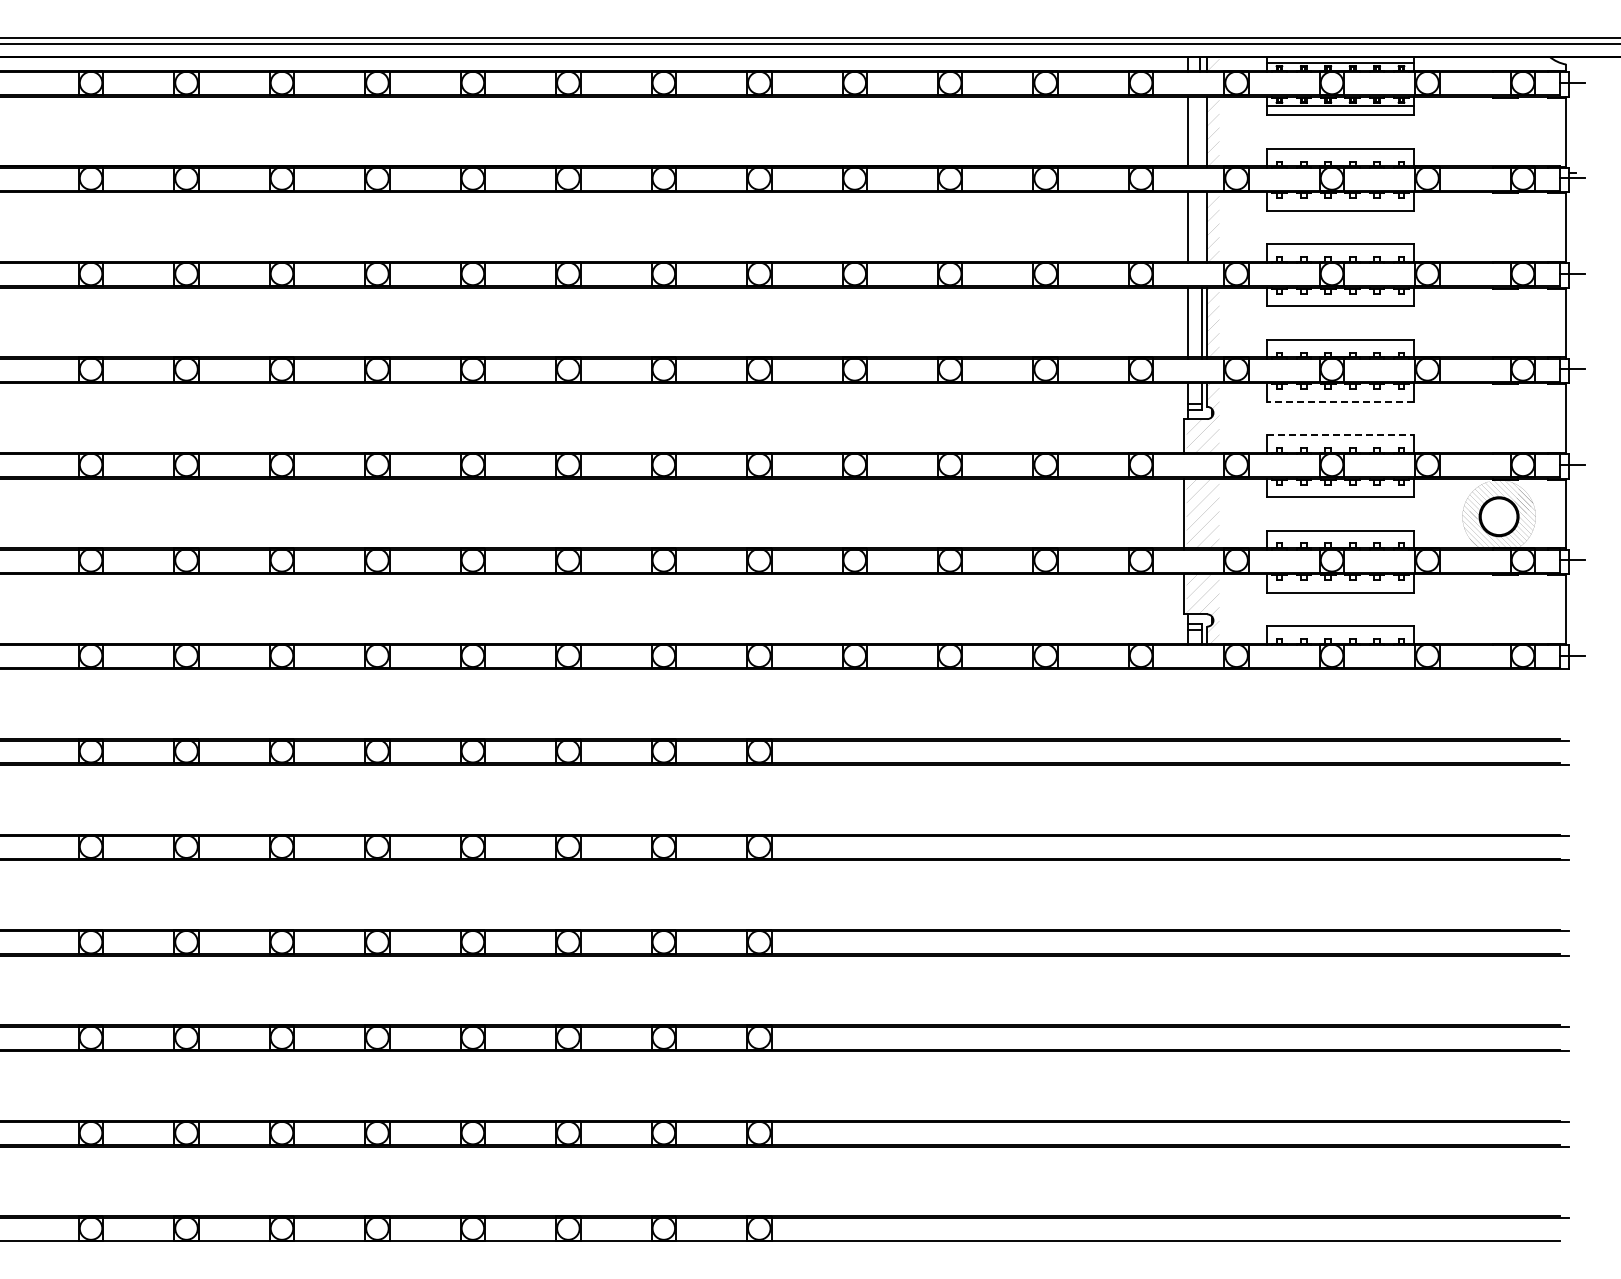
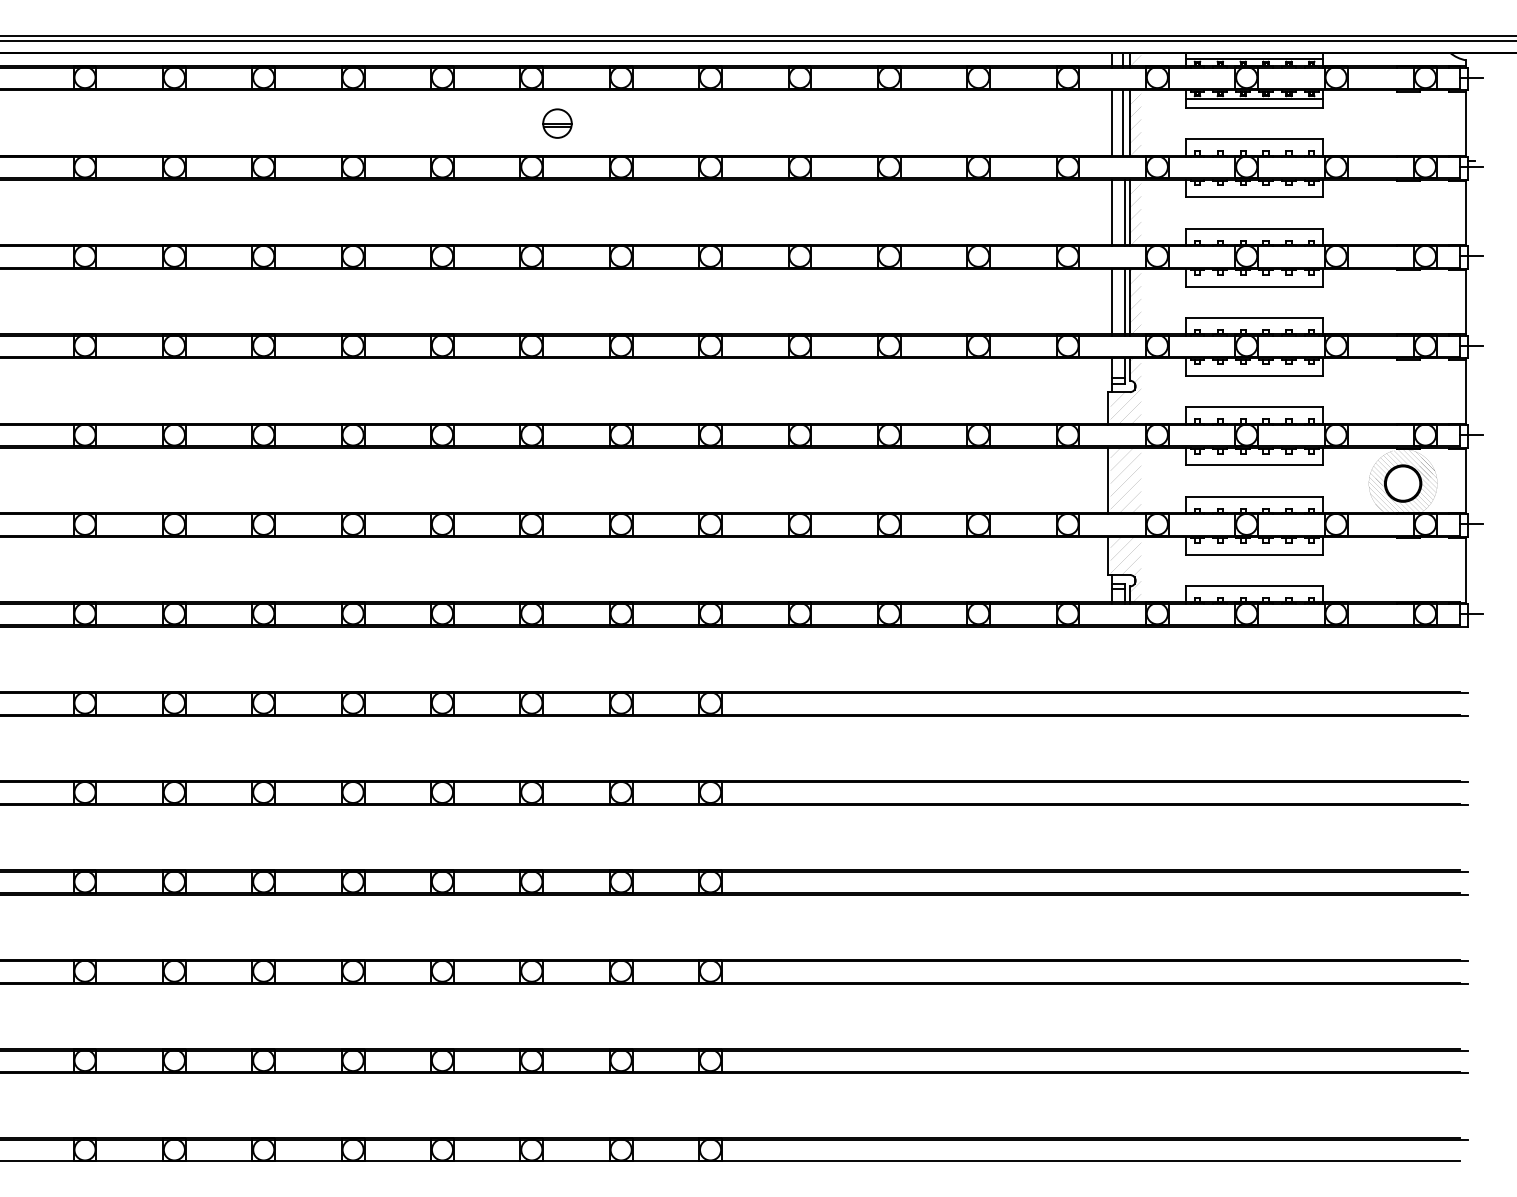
line: (1200, 131) -> (1123, 122), added
part: (595, 132) -> (557, 123), added
line: (1202, 227) -> (1125, 212), added
line: (1339, 401) -> (1253, 375), dashed -> solid
line: (1340, 435) -> (1254, 407), dashed -> solid

